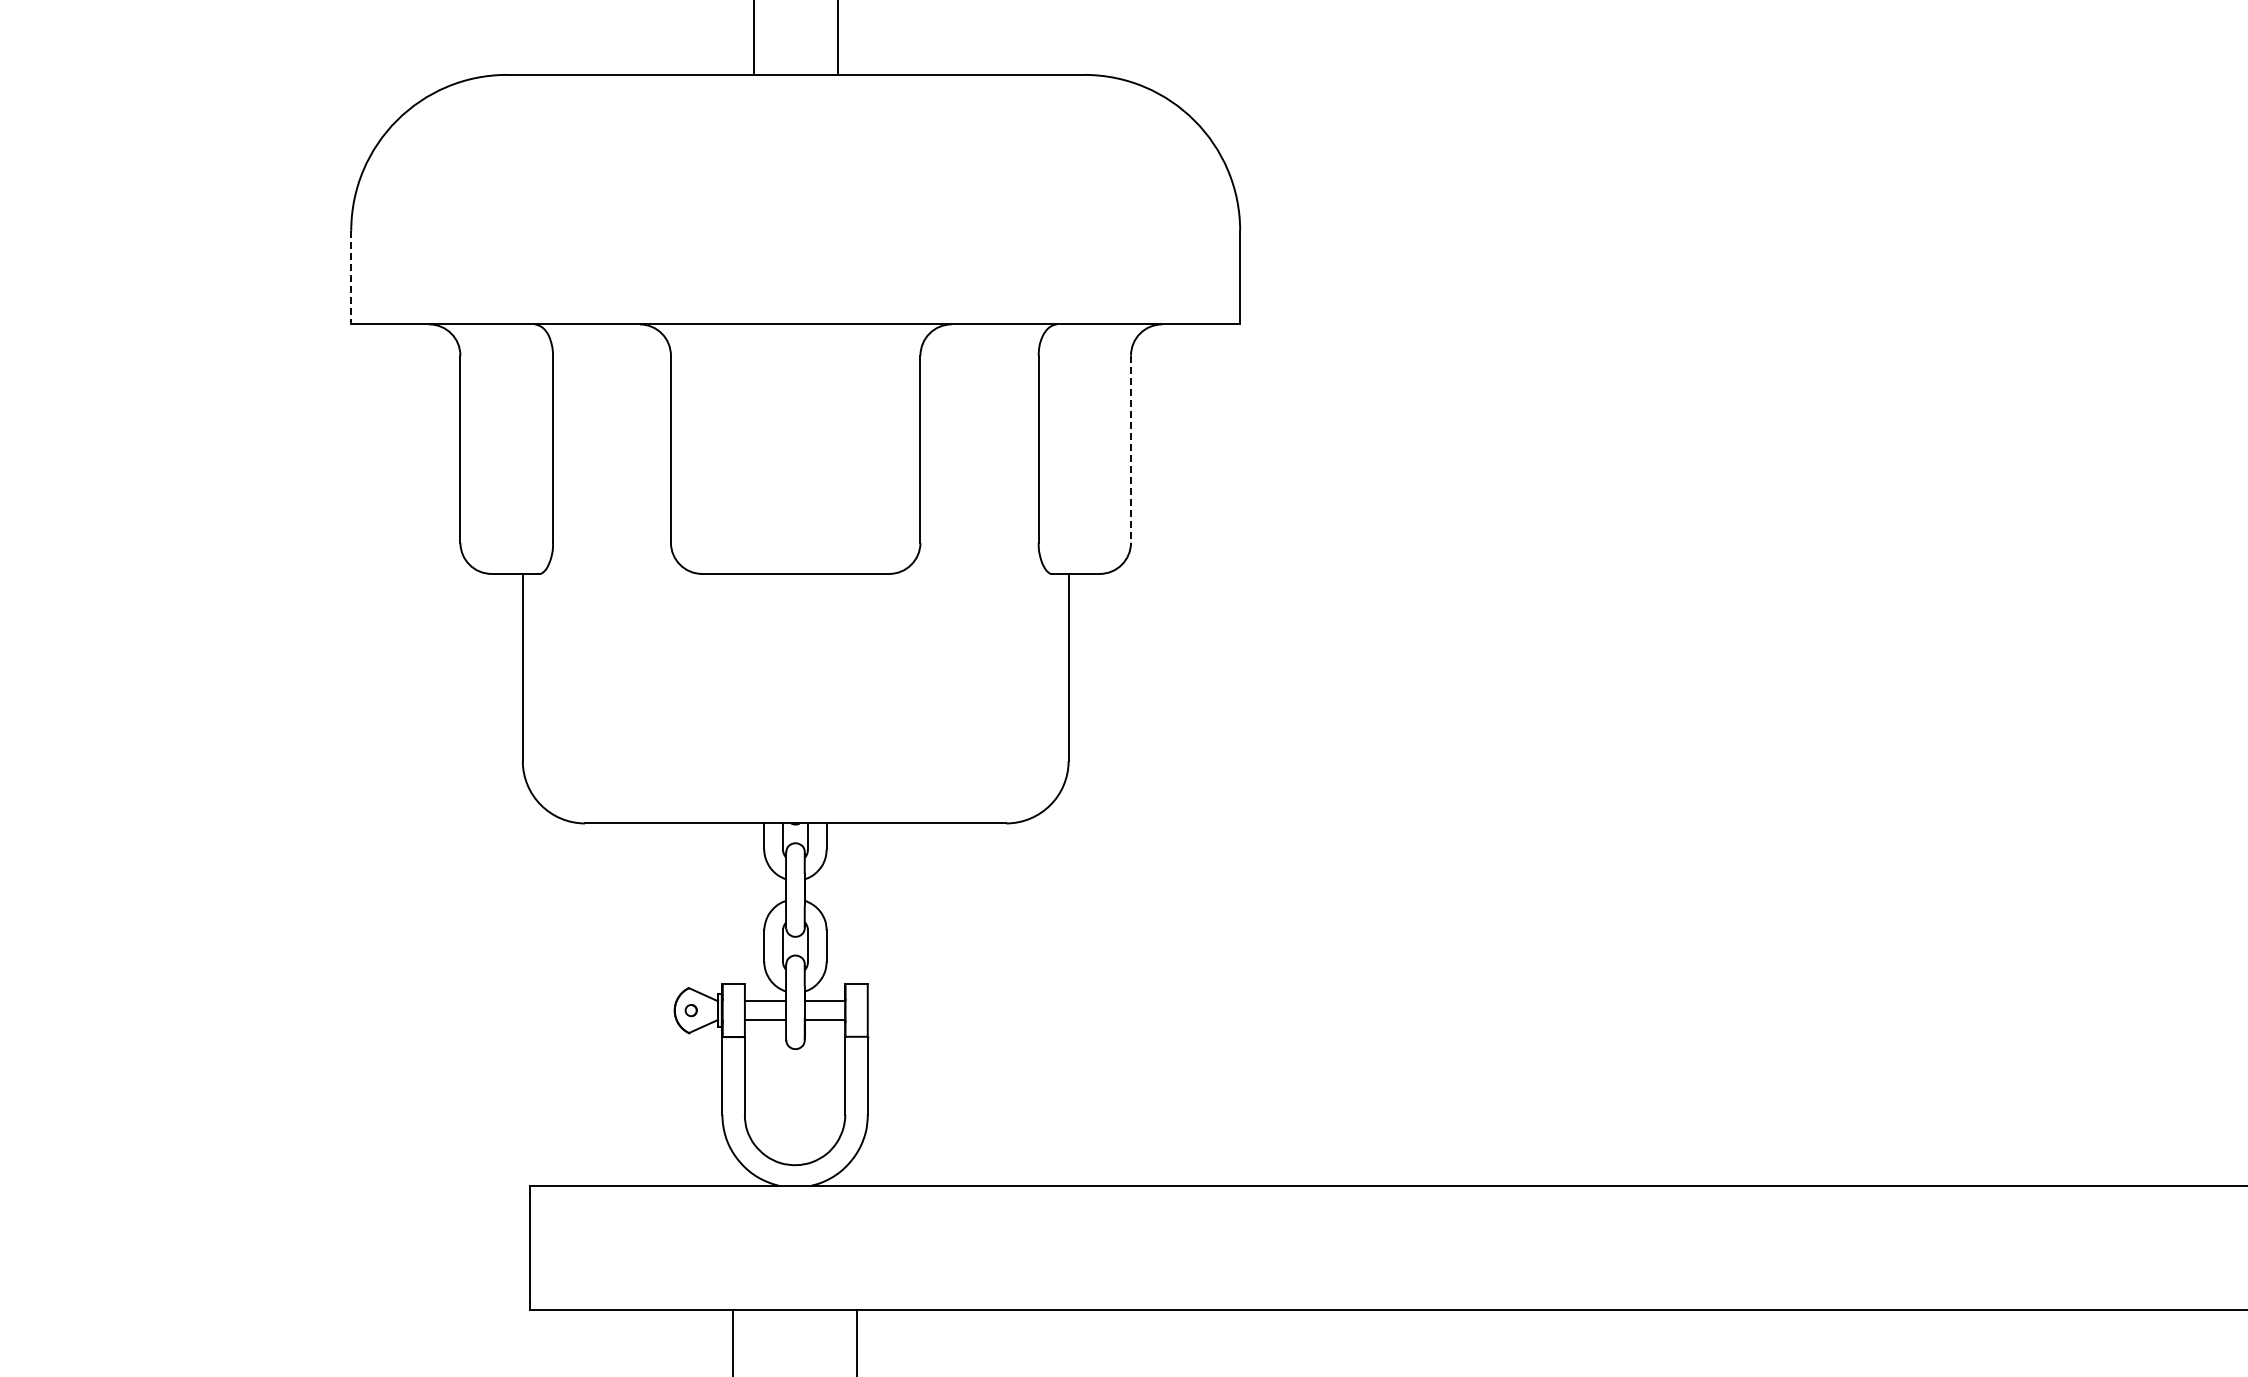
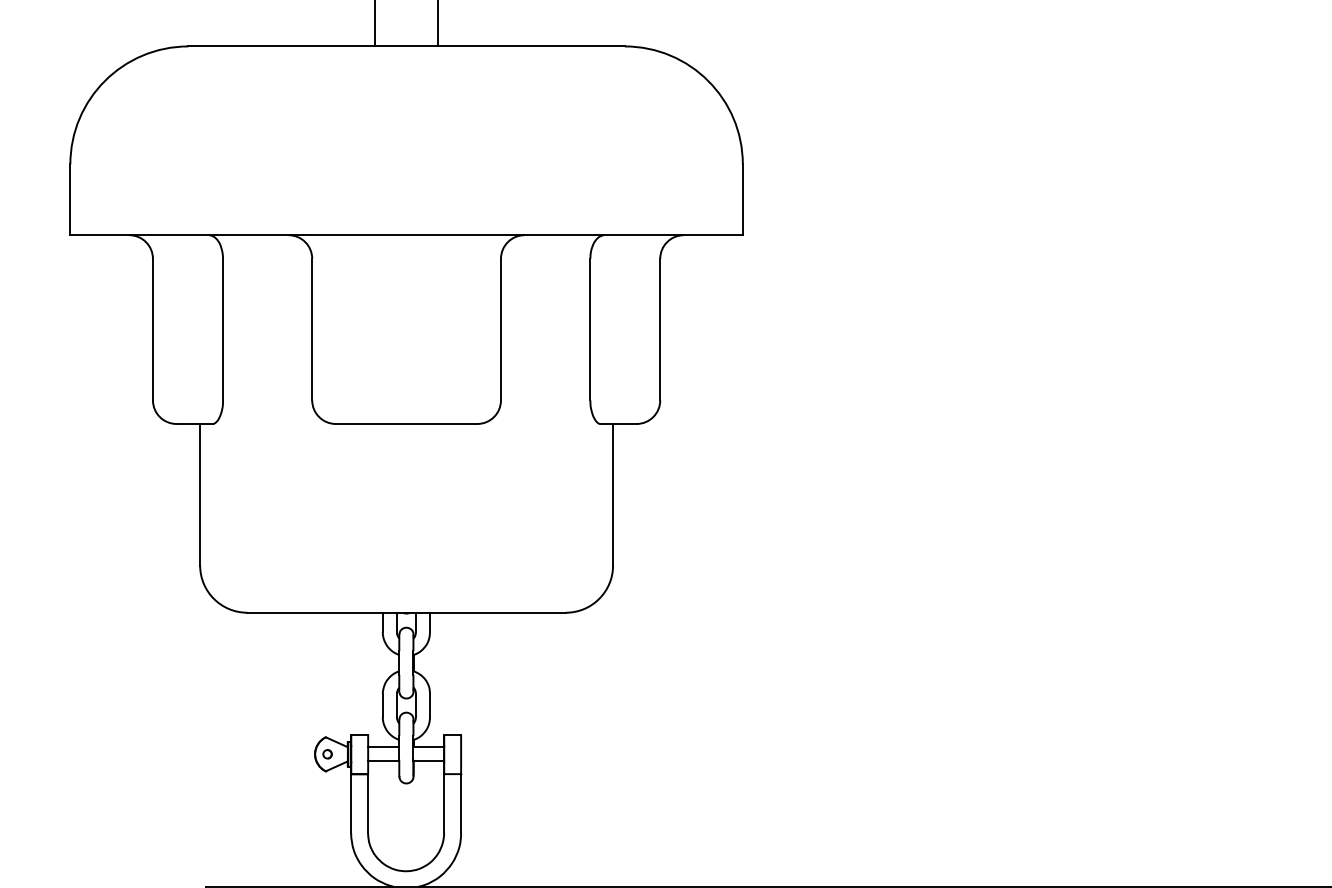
line: (351, 277) -> (70, 199), dashed -> solid
line: (1131, 449) -> (660, 329), dashed -> solid

